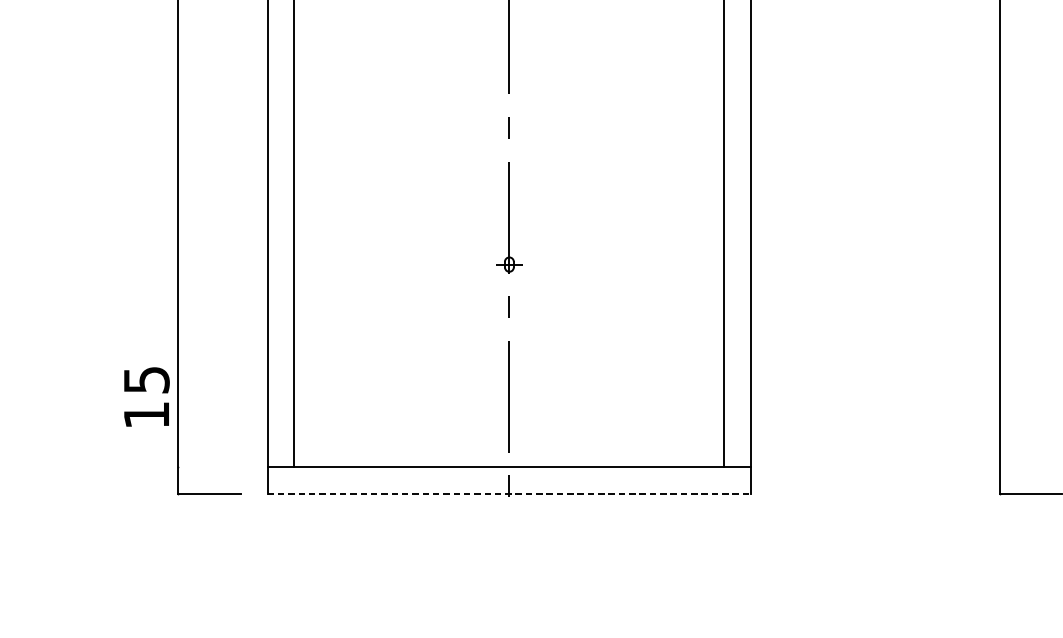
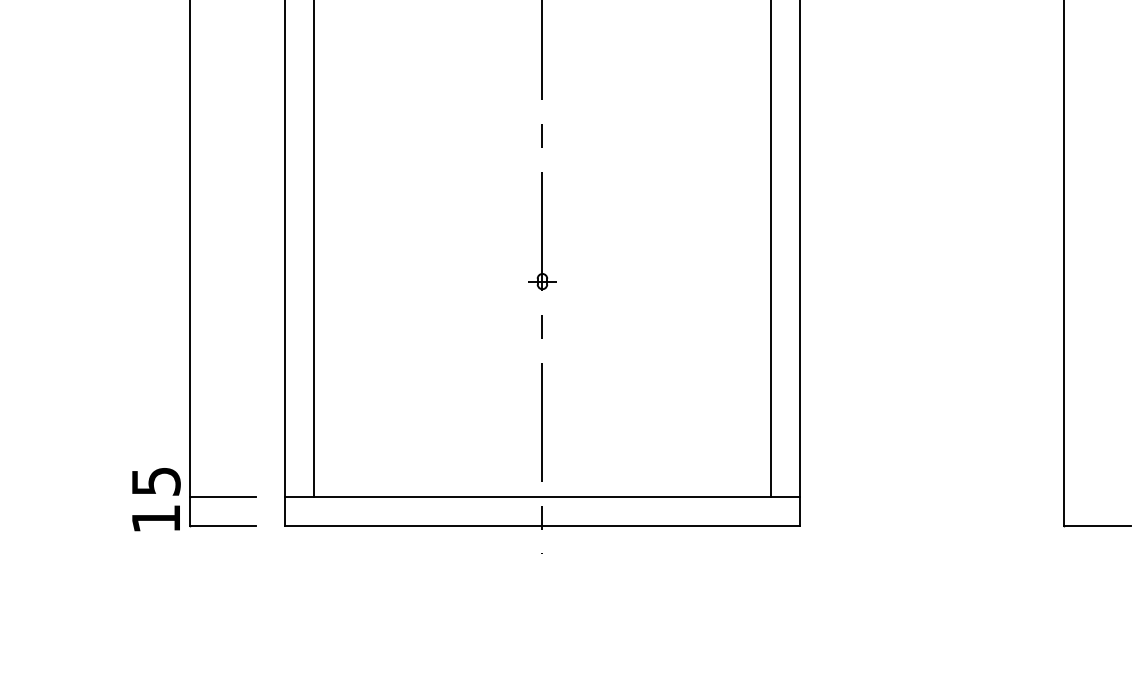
text: (146, 396) -> (156, 499), moved
line: (208, 467) -> (222, 497), added
line: (509, 493) -> (542, 525), dashed -> solid

